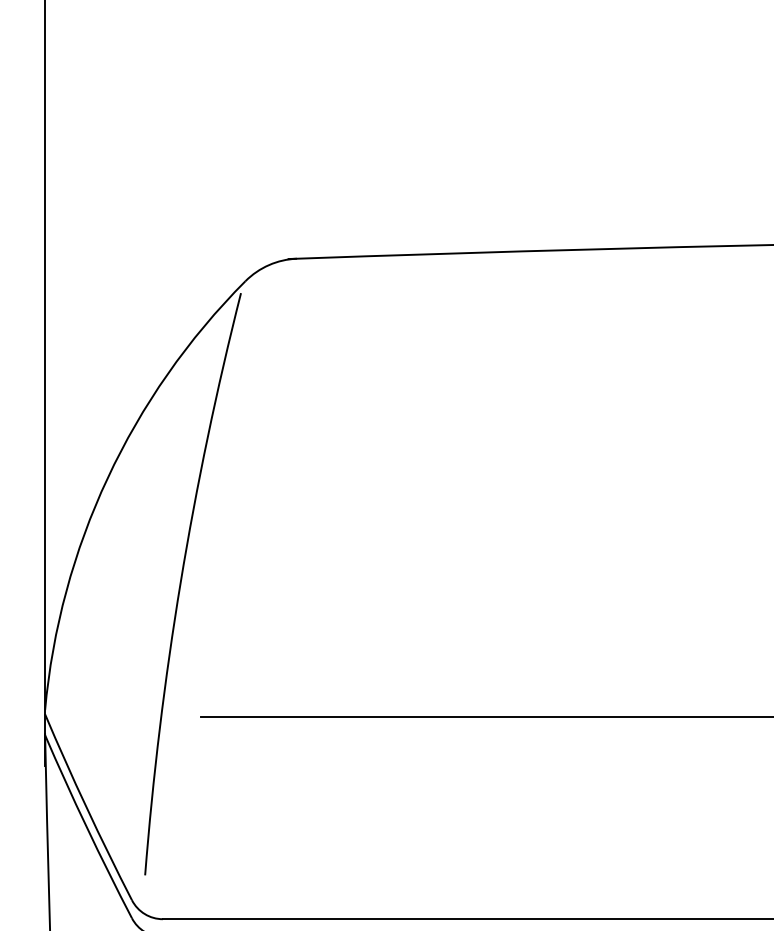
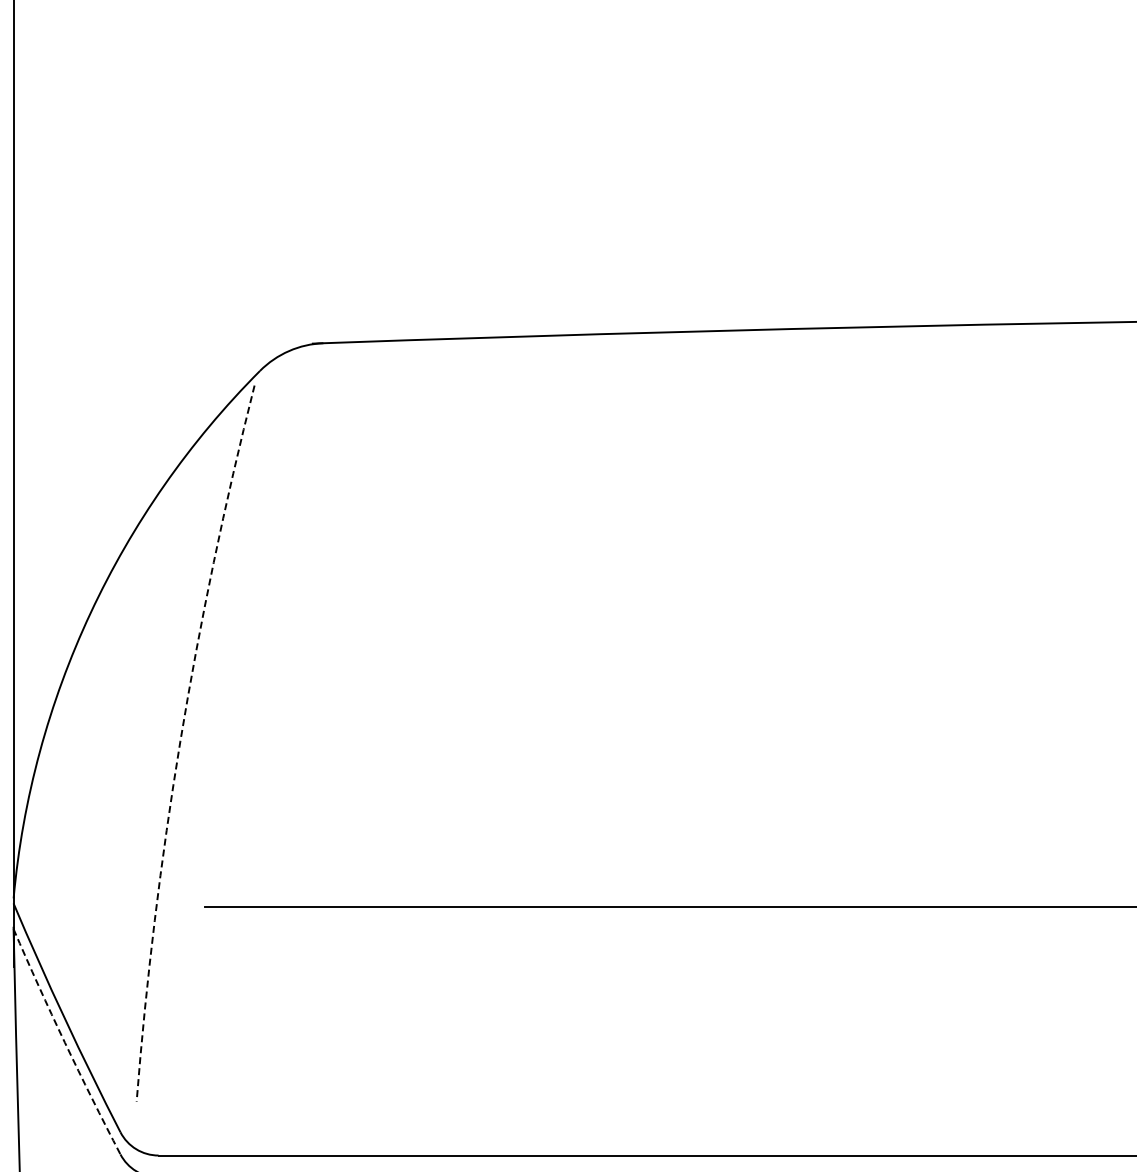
arc: (180, 582) -> (180, 741), solid -> dashed
arc: (86, 827) -> (64, 1042), solid -> dashed

